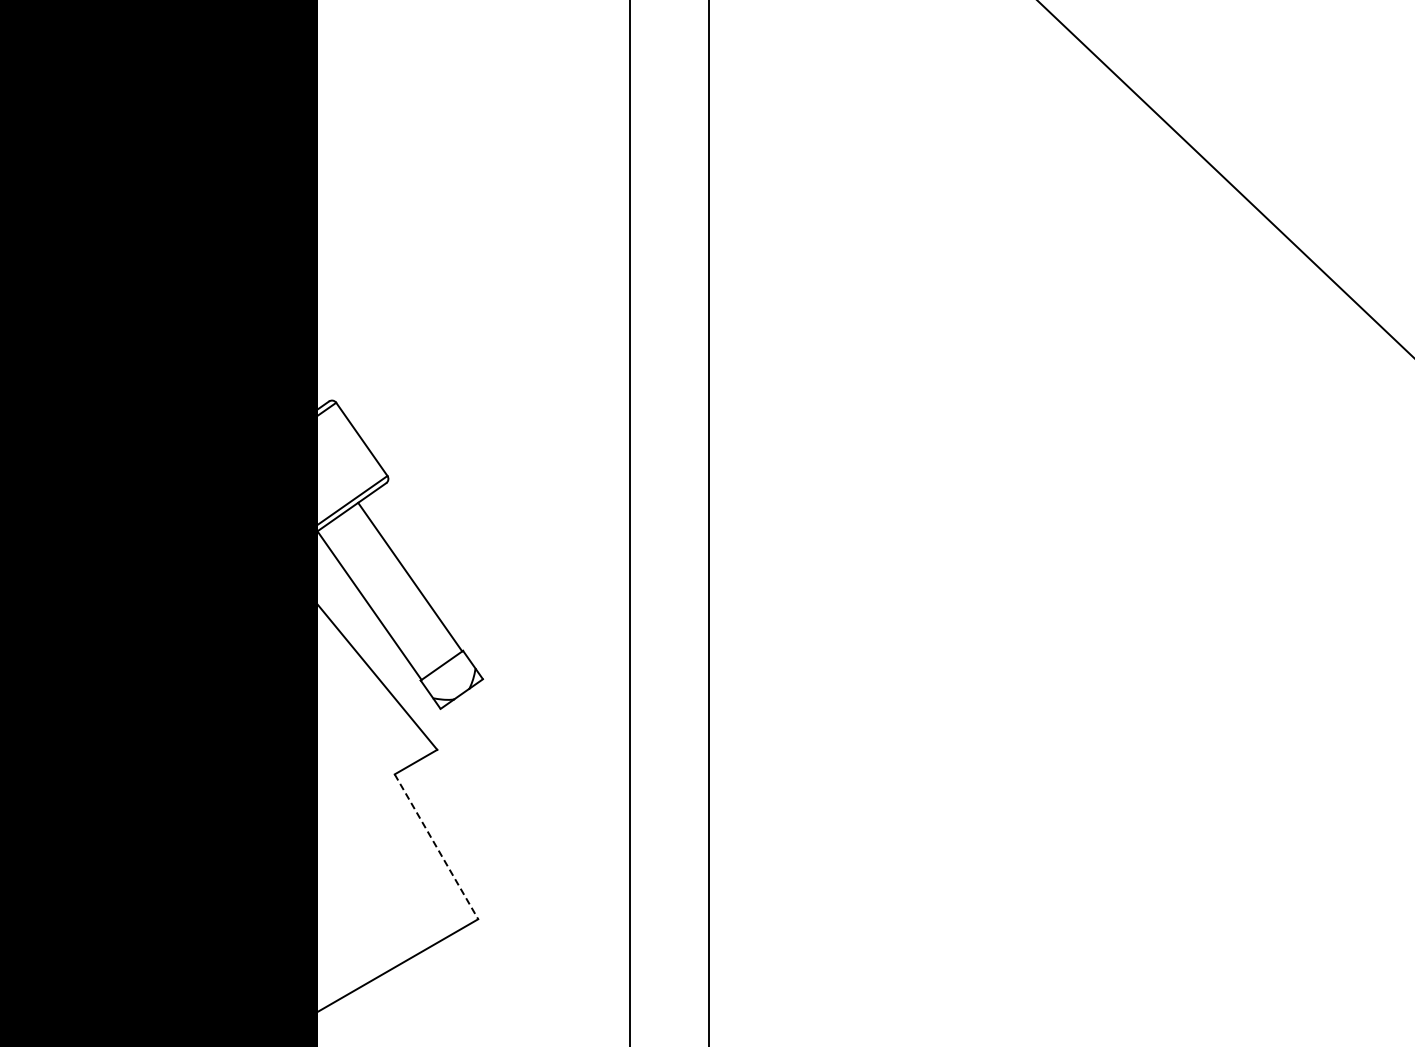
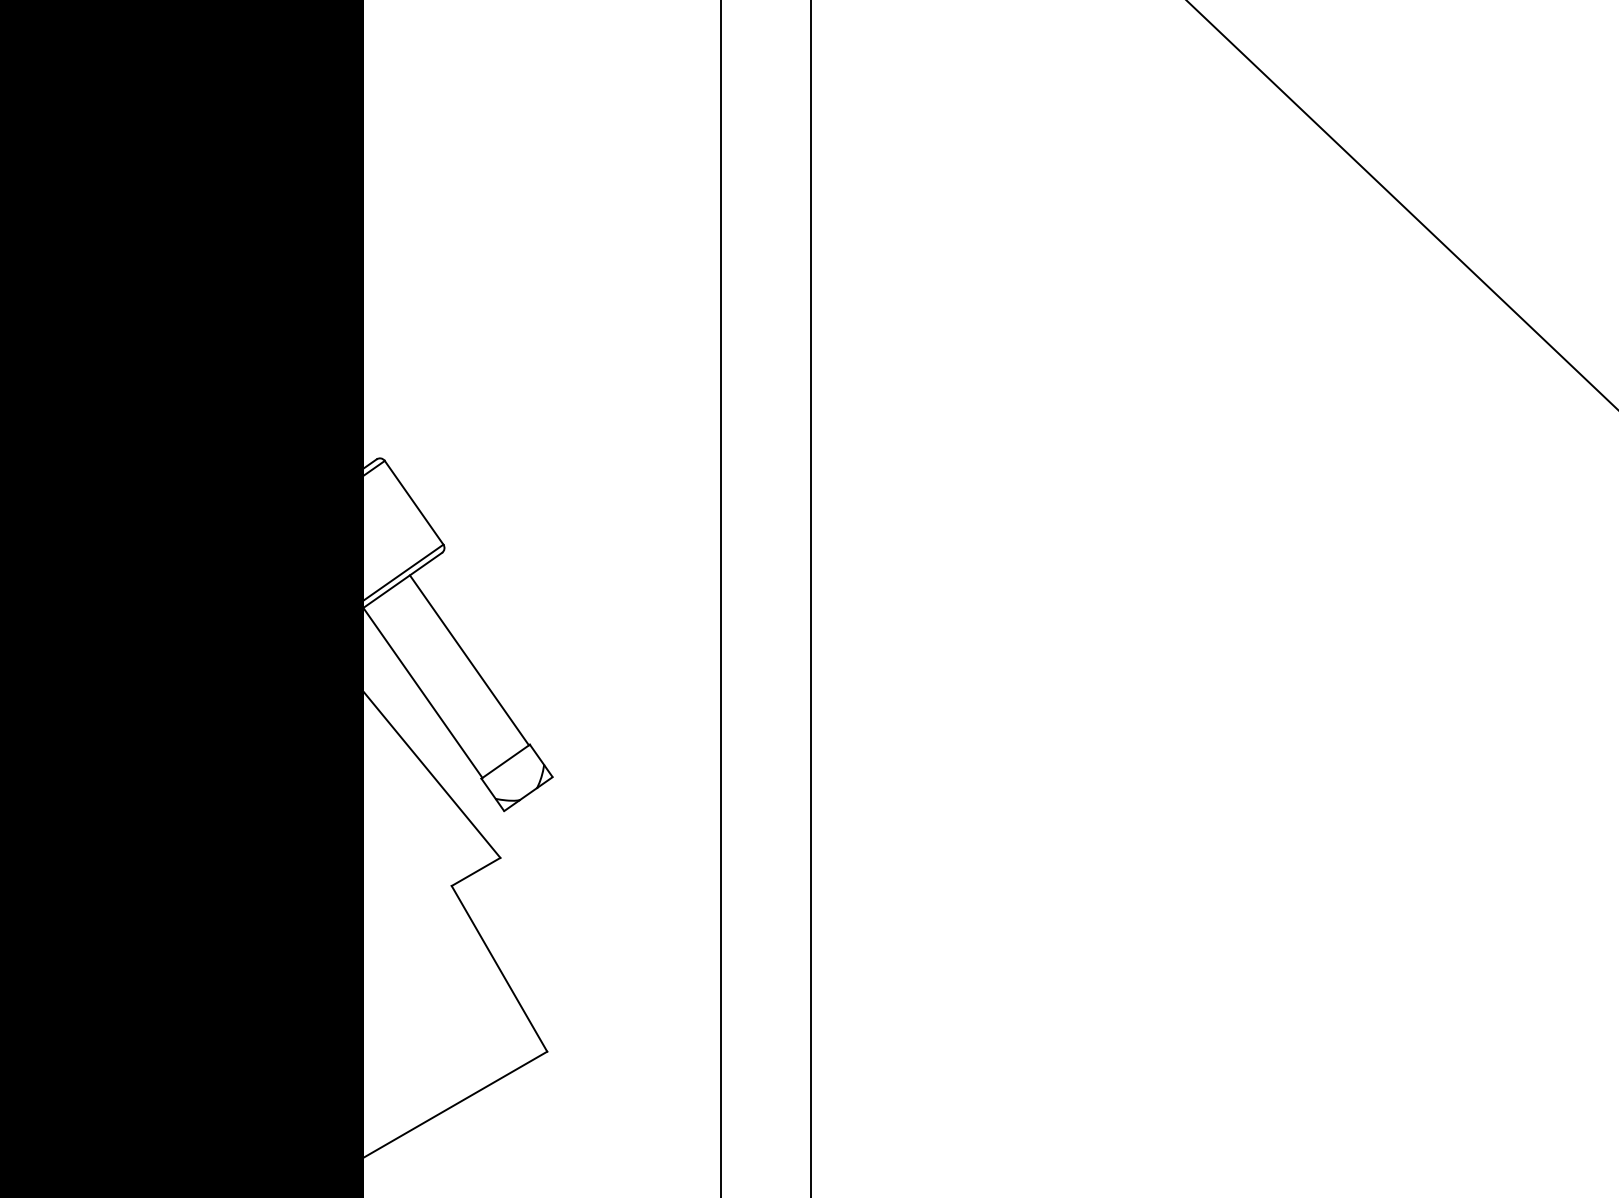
line: (436, 846) -> (499, 968), dashed -> solid

